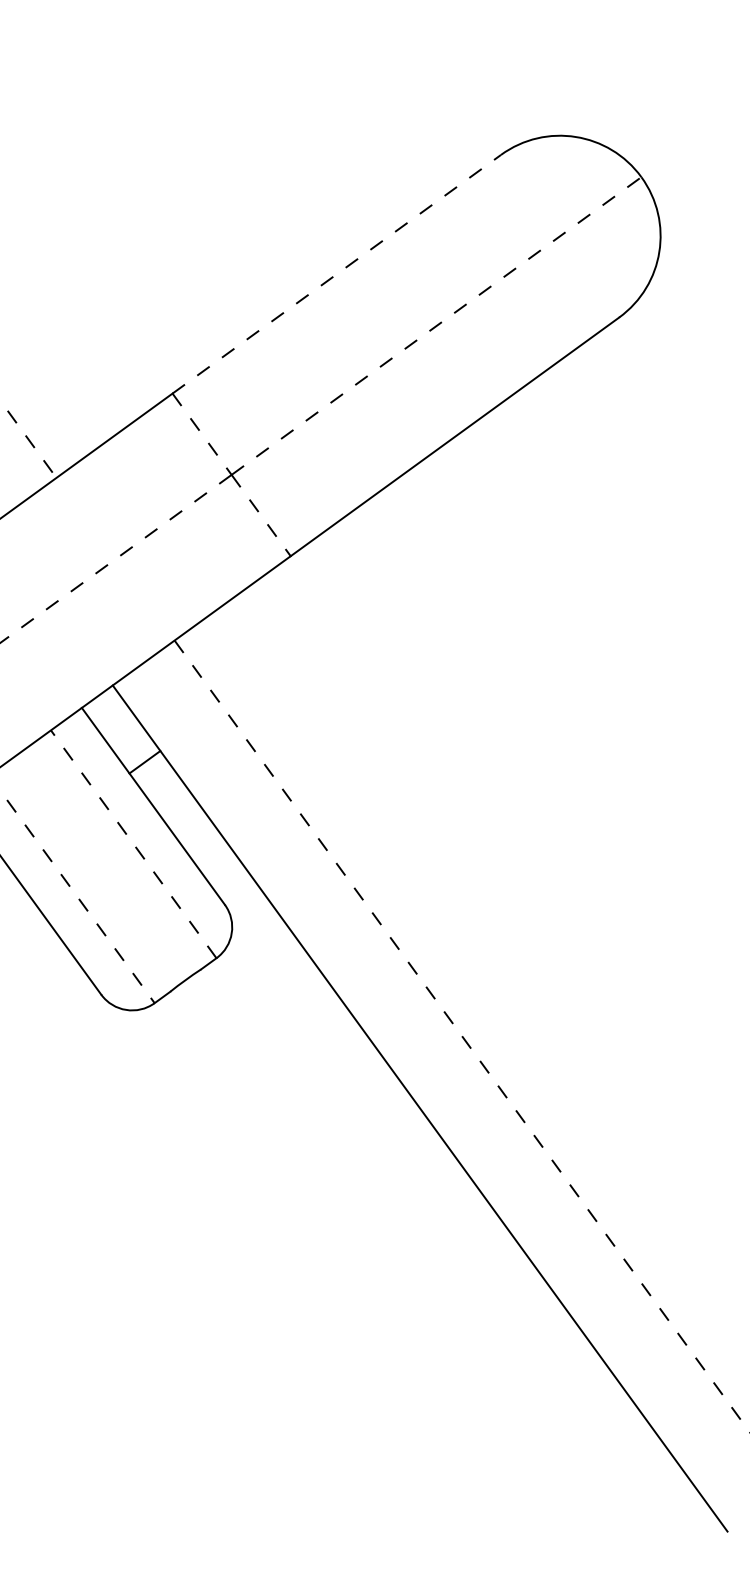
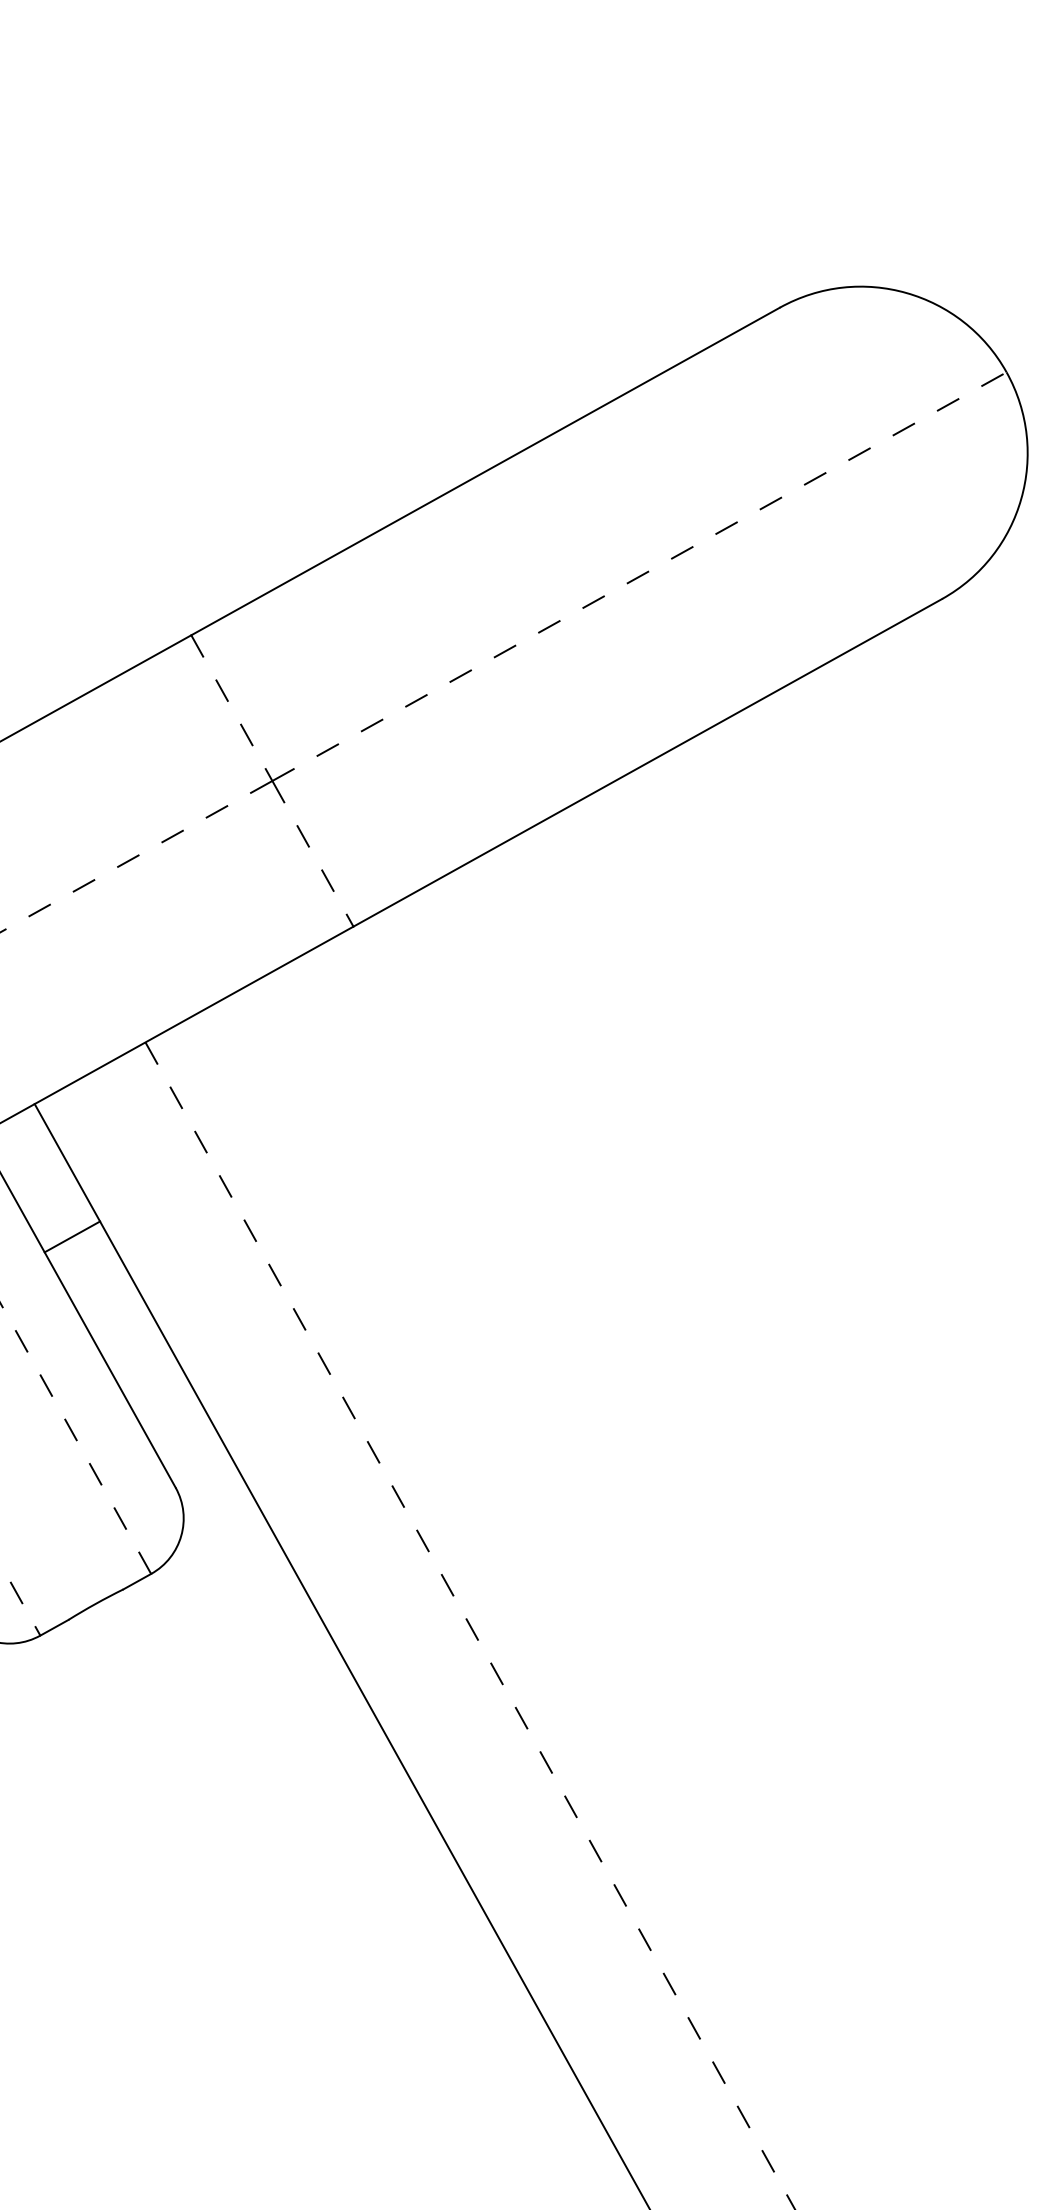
line: (337, 273) -> (486, 470), dashed -> solid

